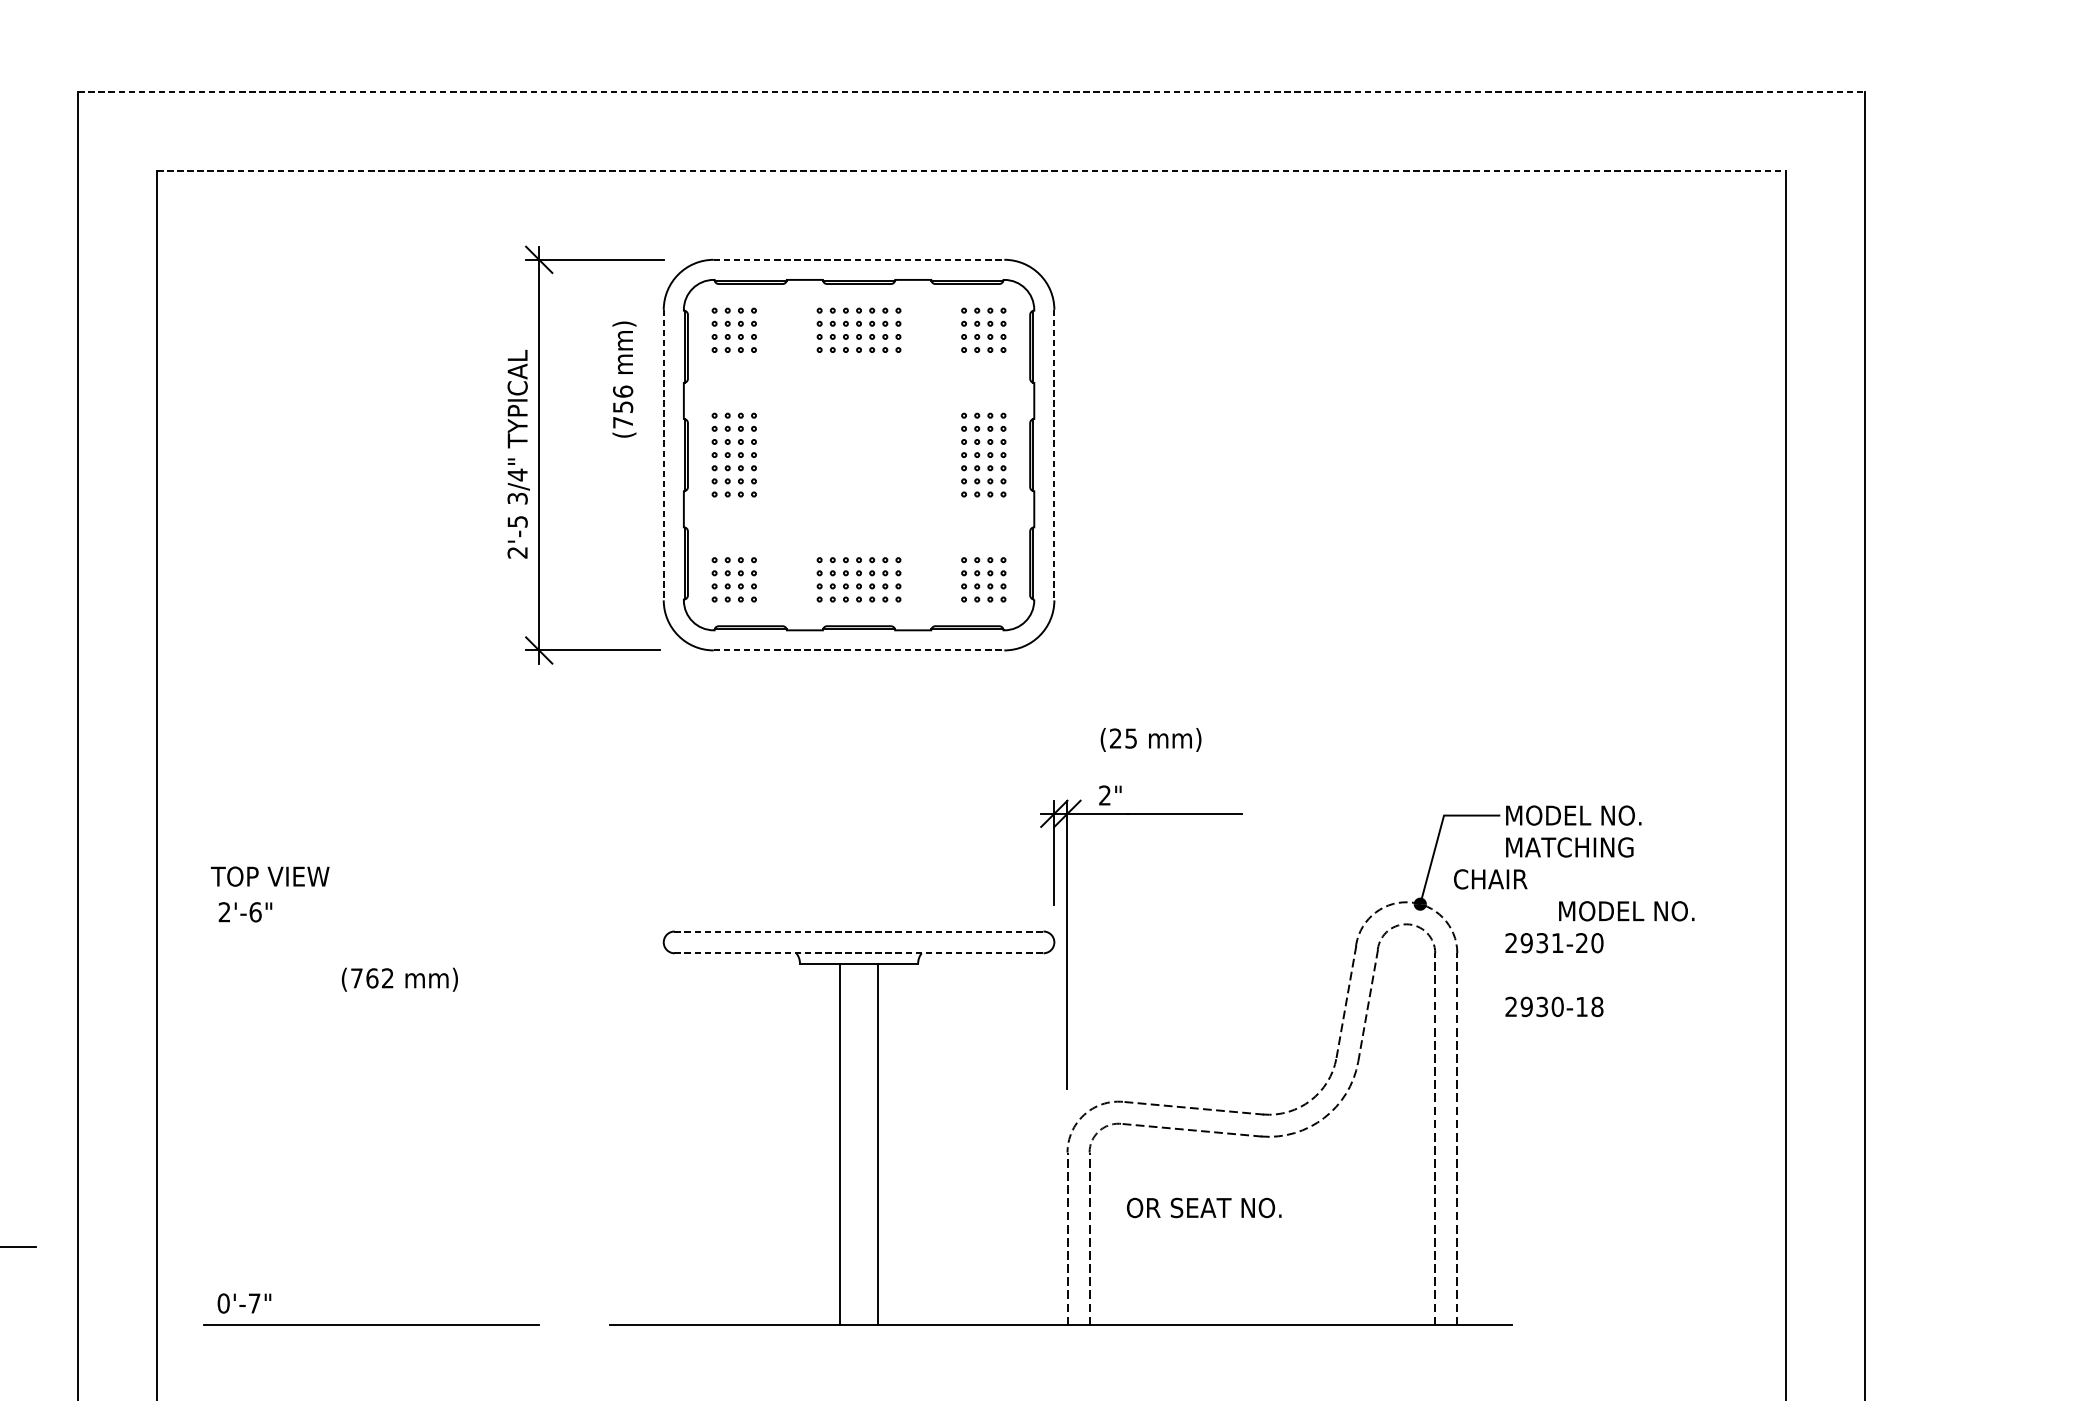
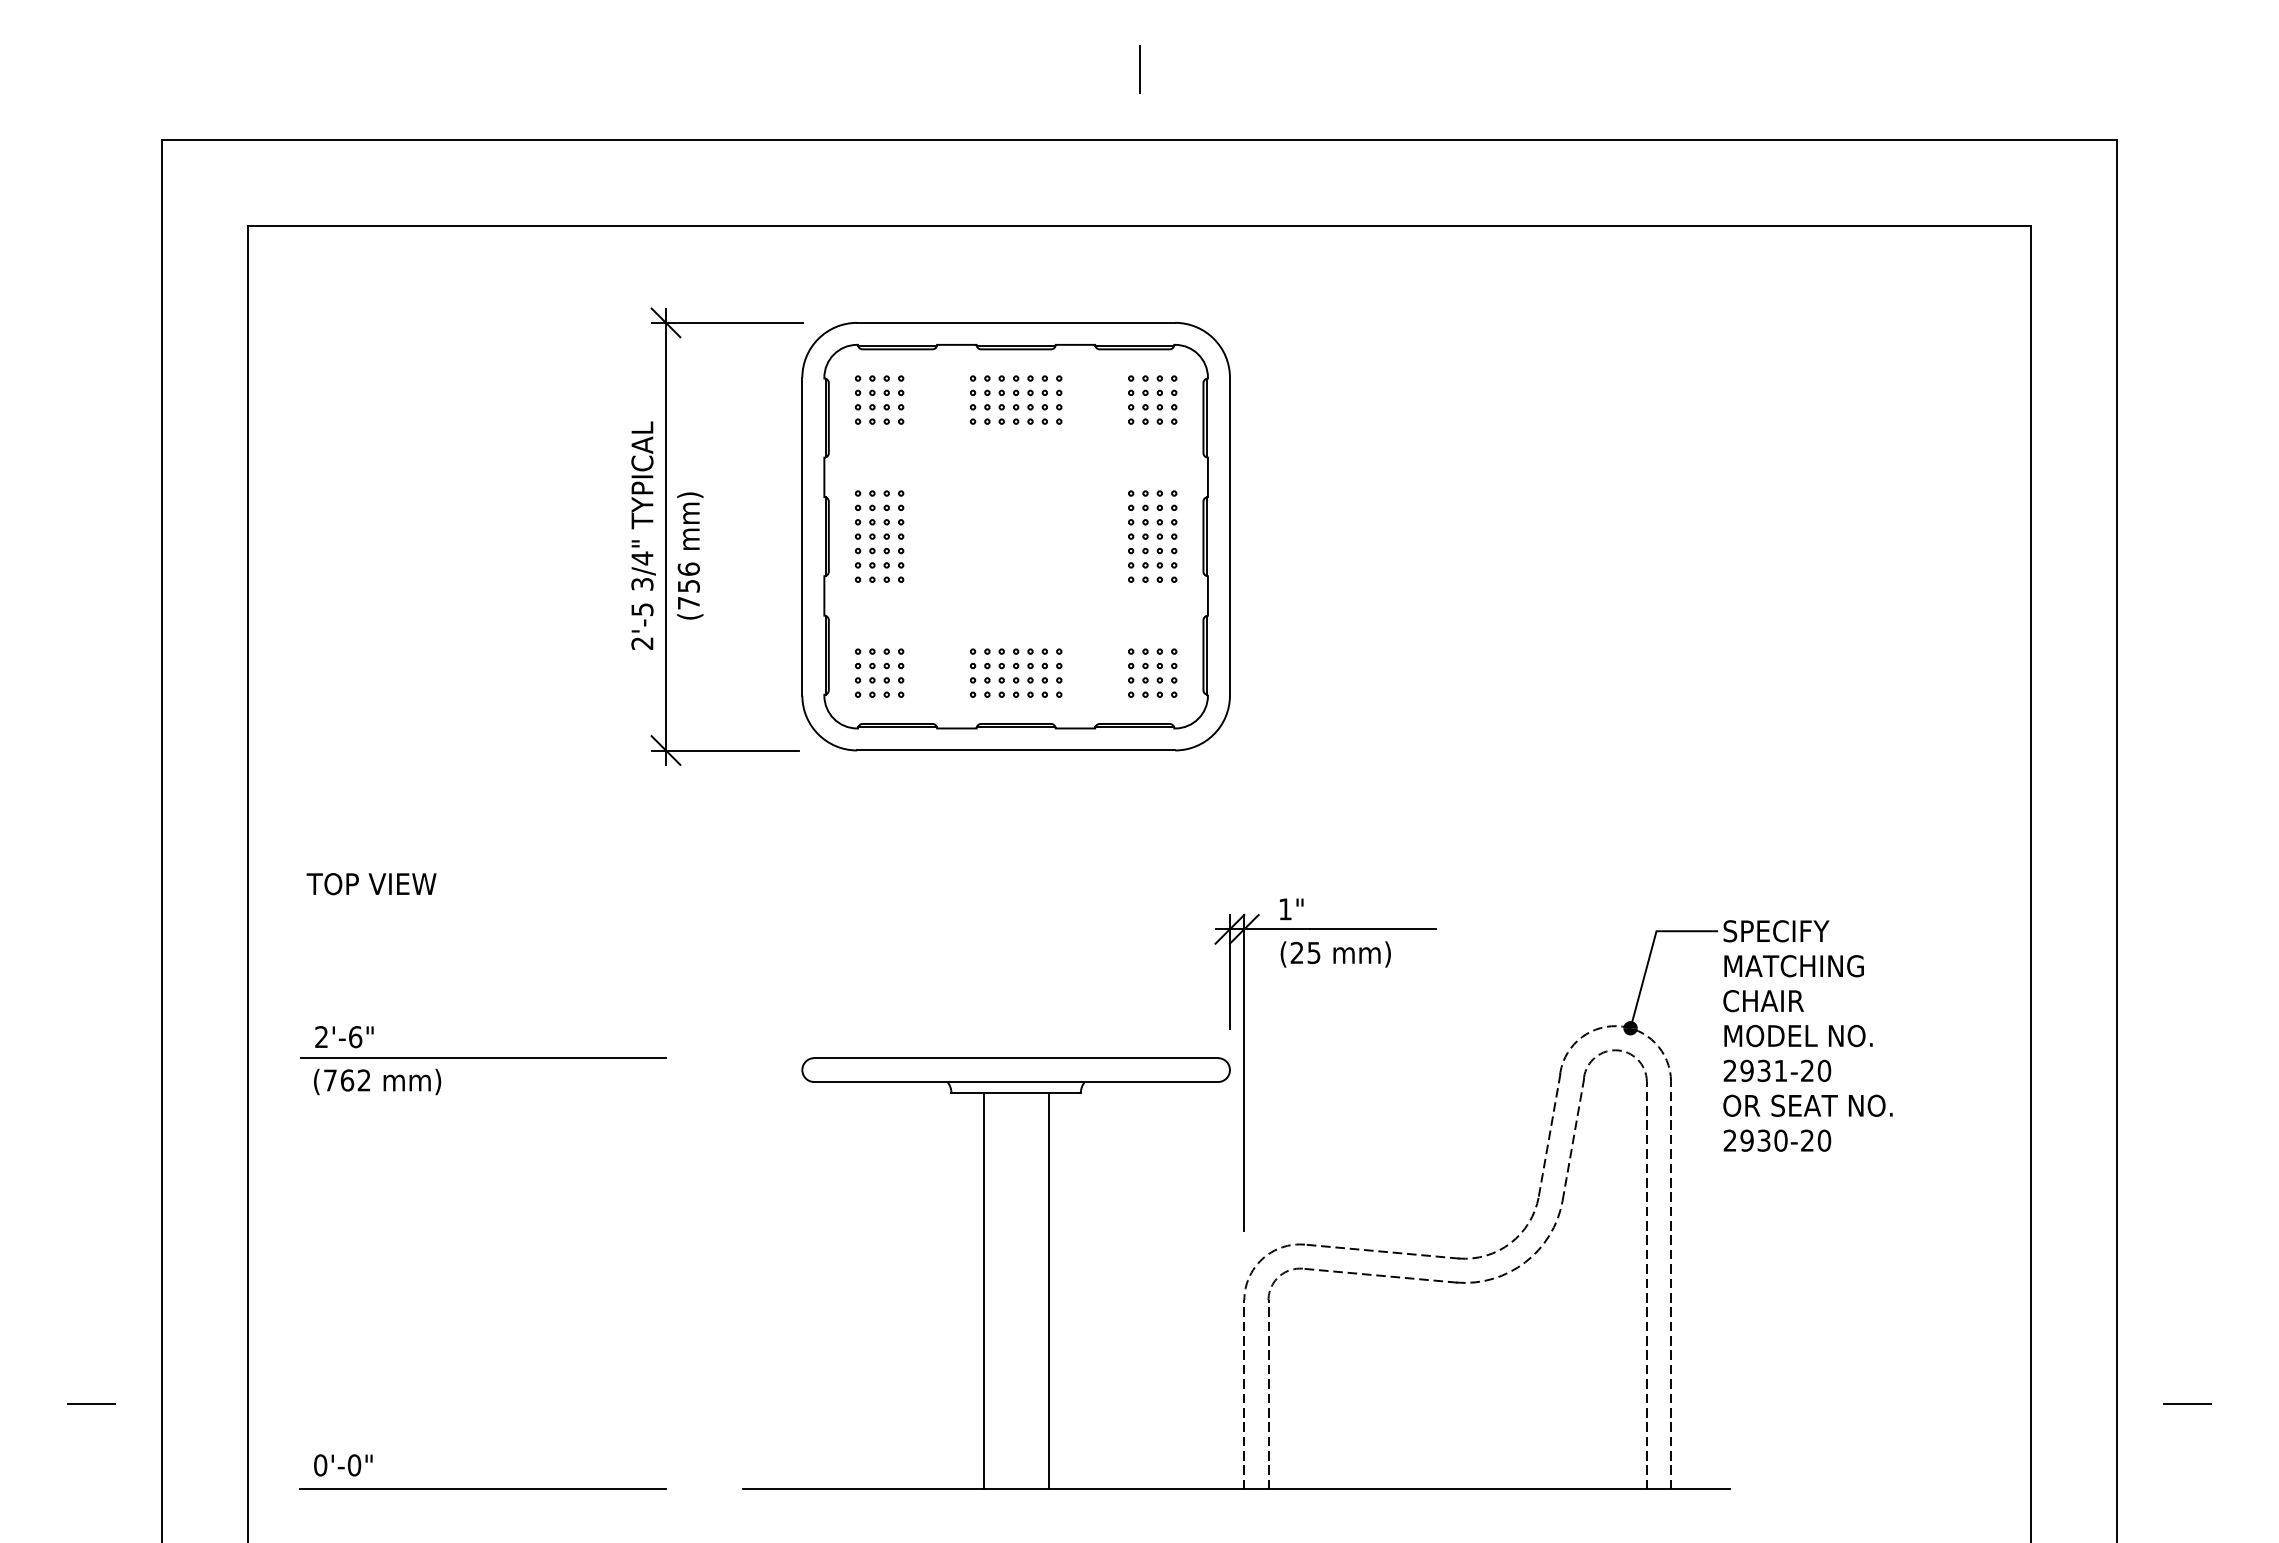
line: (971, 28) -> (1139, 69), added
line: (971, 92) -> (1139, 139), dashed -> solid
line: (971, 170) -> (1139, 225), dashed -> solid
line: (859, 259) -> (1016, 322), dashed -> solid
text: (624, 379) -> (690, 555), moved
line: (663, 455) -> (802, 537), dashed -> solid
line: (1053, 455) -> (1229, 537), dashed -> solid
line: (859, 650) -> (1016, 750), dashed -> solid
text: (1150, 739) -> (1335, 954), moved
text: (1105, 795) -> (1285, 909), 2" -> 1"
text: (1572, 815) -> (1797, 931), MODEL NO. -> SPECIFY
text: (270, 877) -> (371, 884), moved
text: (1490, 879) -> (1763, 1001), moved
text: (1626, 910) -> (1798, 1035), moved
line: (371, 931) -> (482, 1058), added
line: (859, 931) -> (1016, 1058), dashed -> solid
line: (859, 953) -> (1016, 1082), dashed -> solid
text: (399, 979) -> (377, 1081), moved
text: (1590, 1006) -> (1816, 1140), 2930-18 -> 2930-20
line: (840, 1144) -> (1048, 1291), moved
line: (877, 1144) -> (983, 1291), moved
text: (1203, 1207) -> (1807, 1105), moved
line: (1929, 1246) -> (2187, 1403), added
text: (254, 1303) -> (354, 1465), 0'-7" -> 0'-0"

